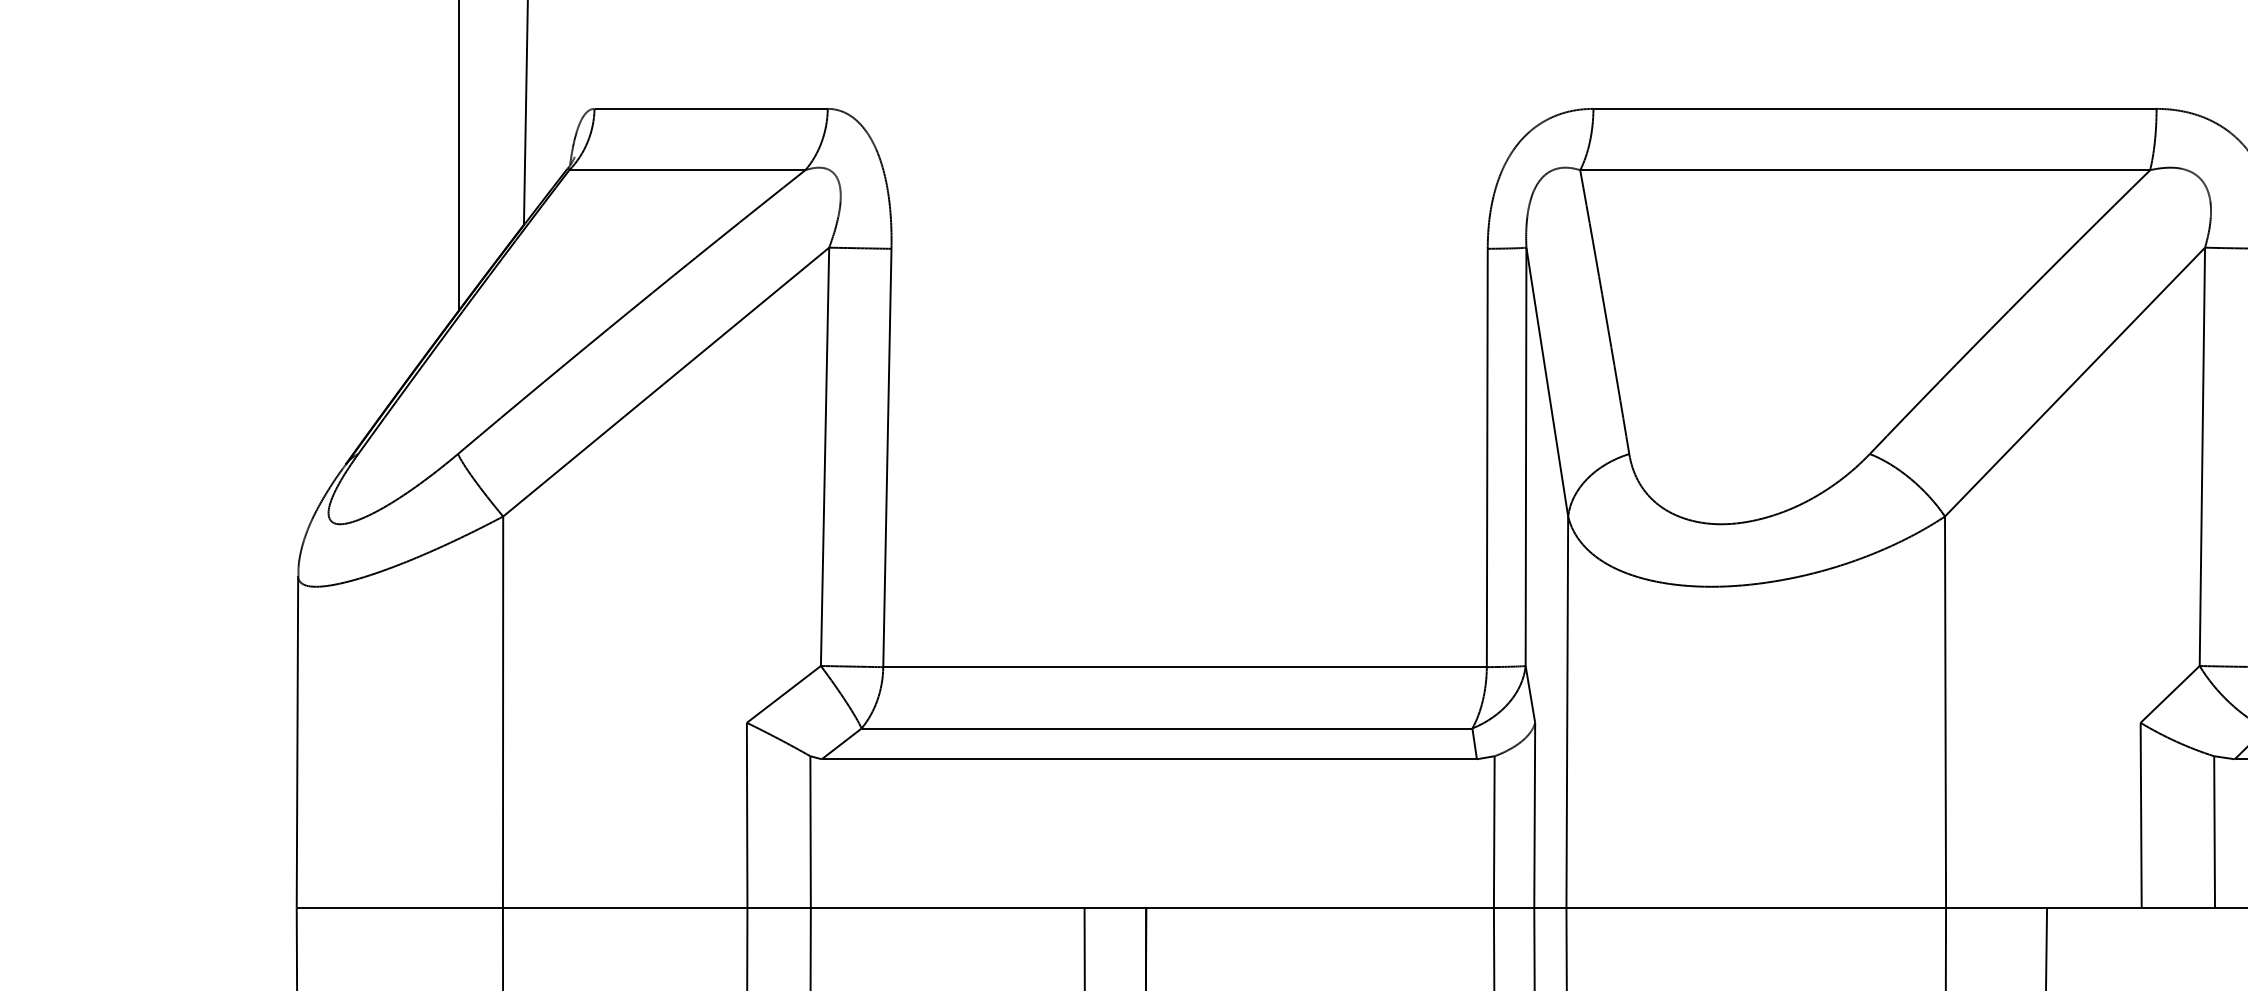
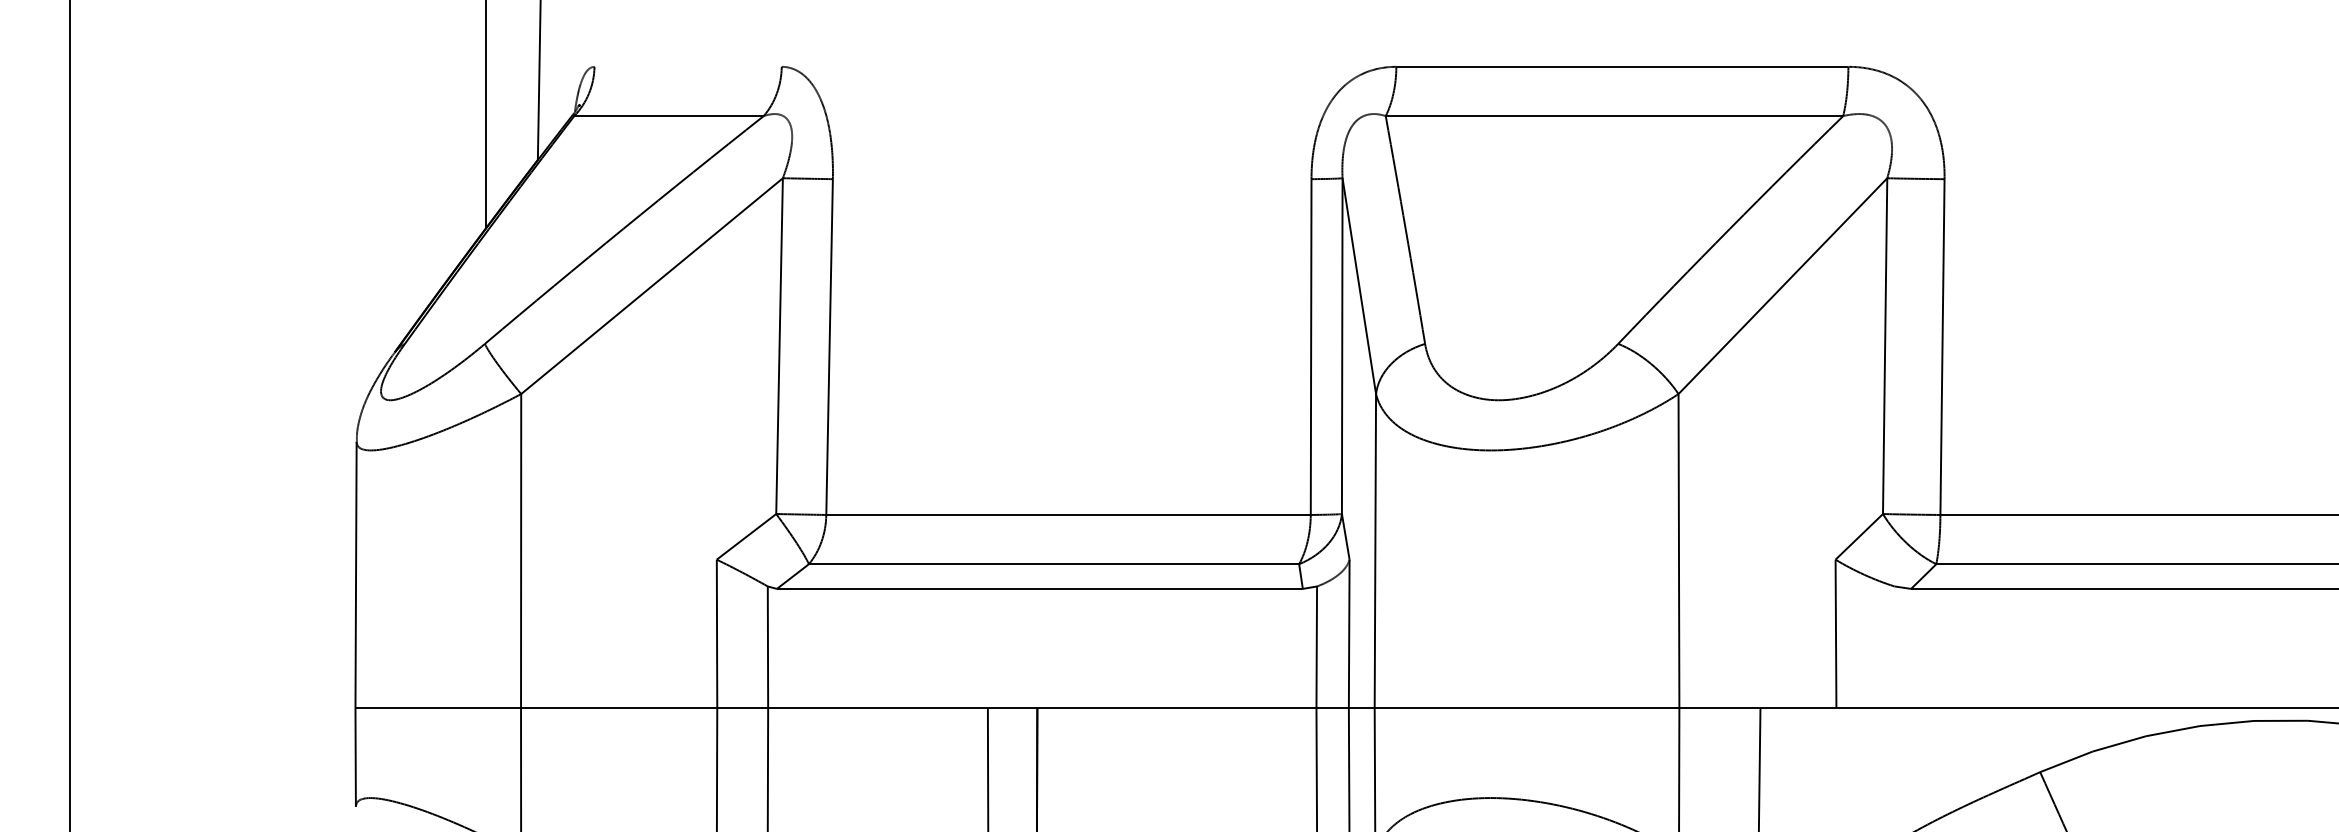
line: (710, 108) -> (687, 66), removed
line: (2214, 831) -> (1894, 646), removed

